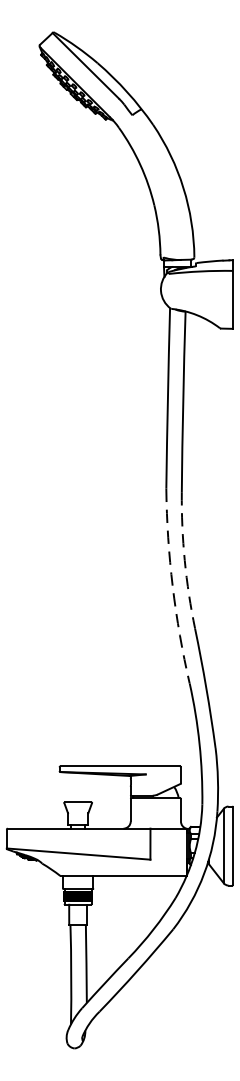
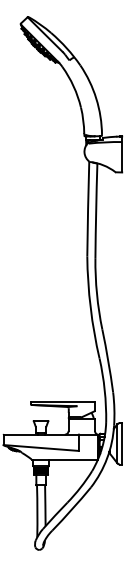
arc: (183, 561) -> (96, 294), dashed -> solid
arc: (172, 586) -> (90, 307), dashed -> solid

